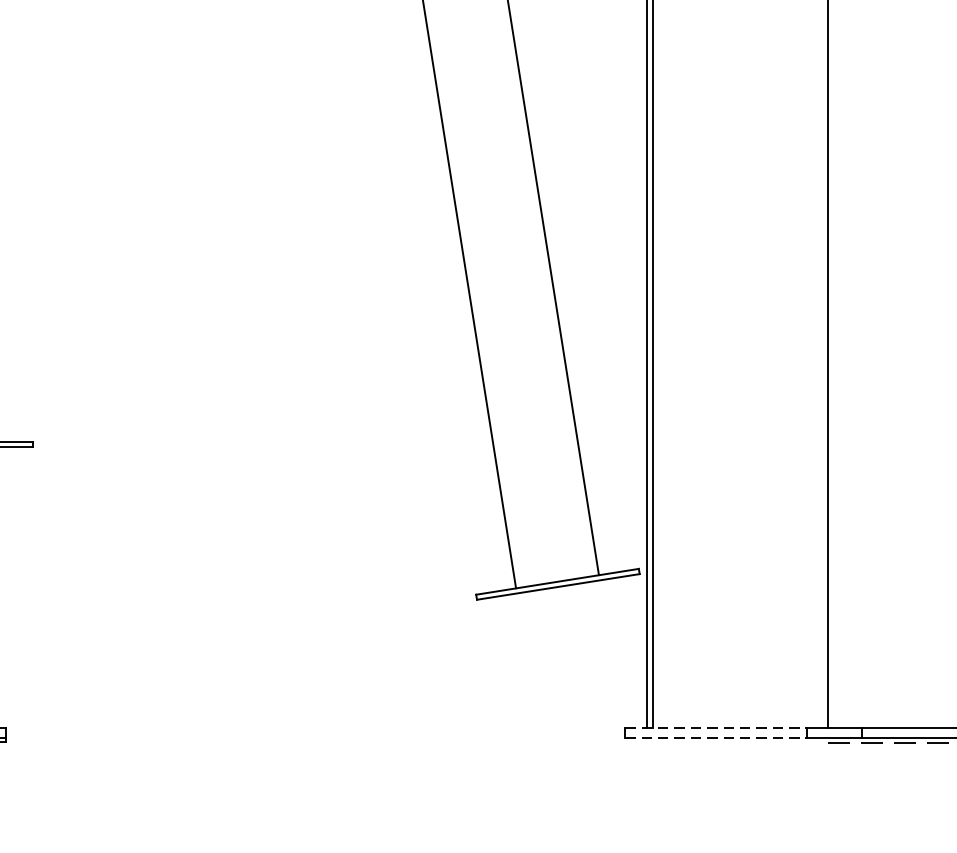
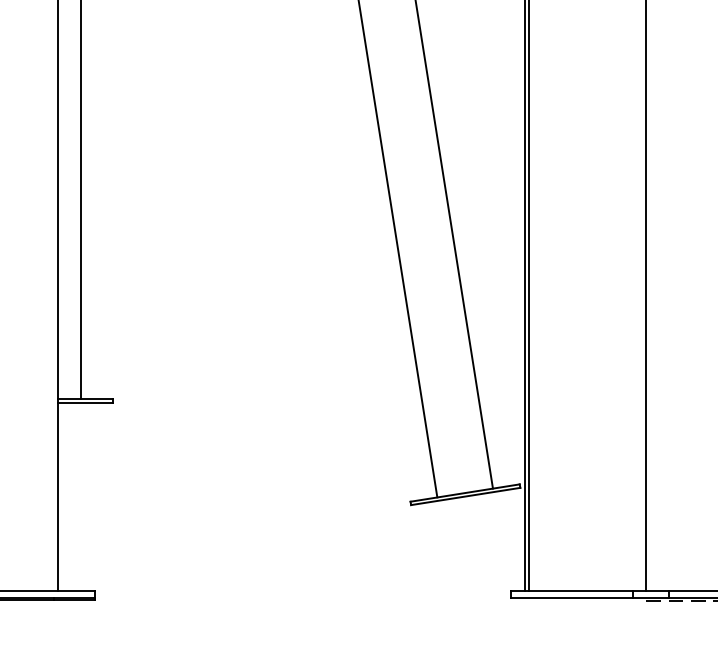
line: (717, 728) -> (572, 591), dashed -> solid
line: (717, 738) -> (572, 598), dashed -> solid

